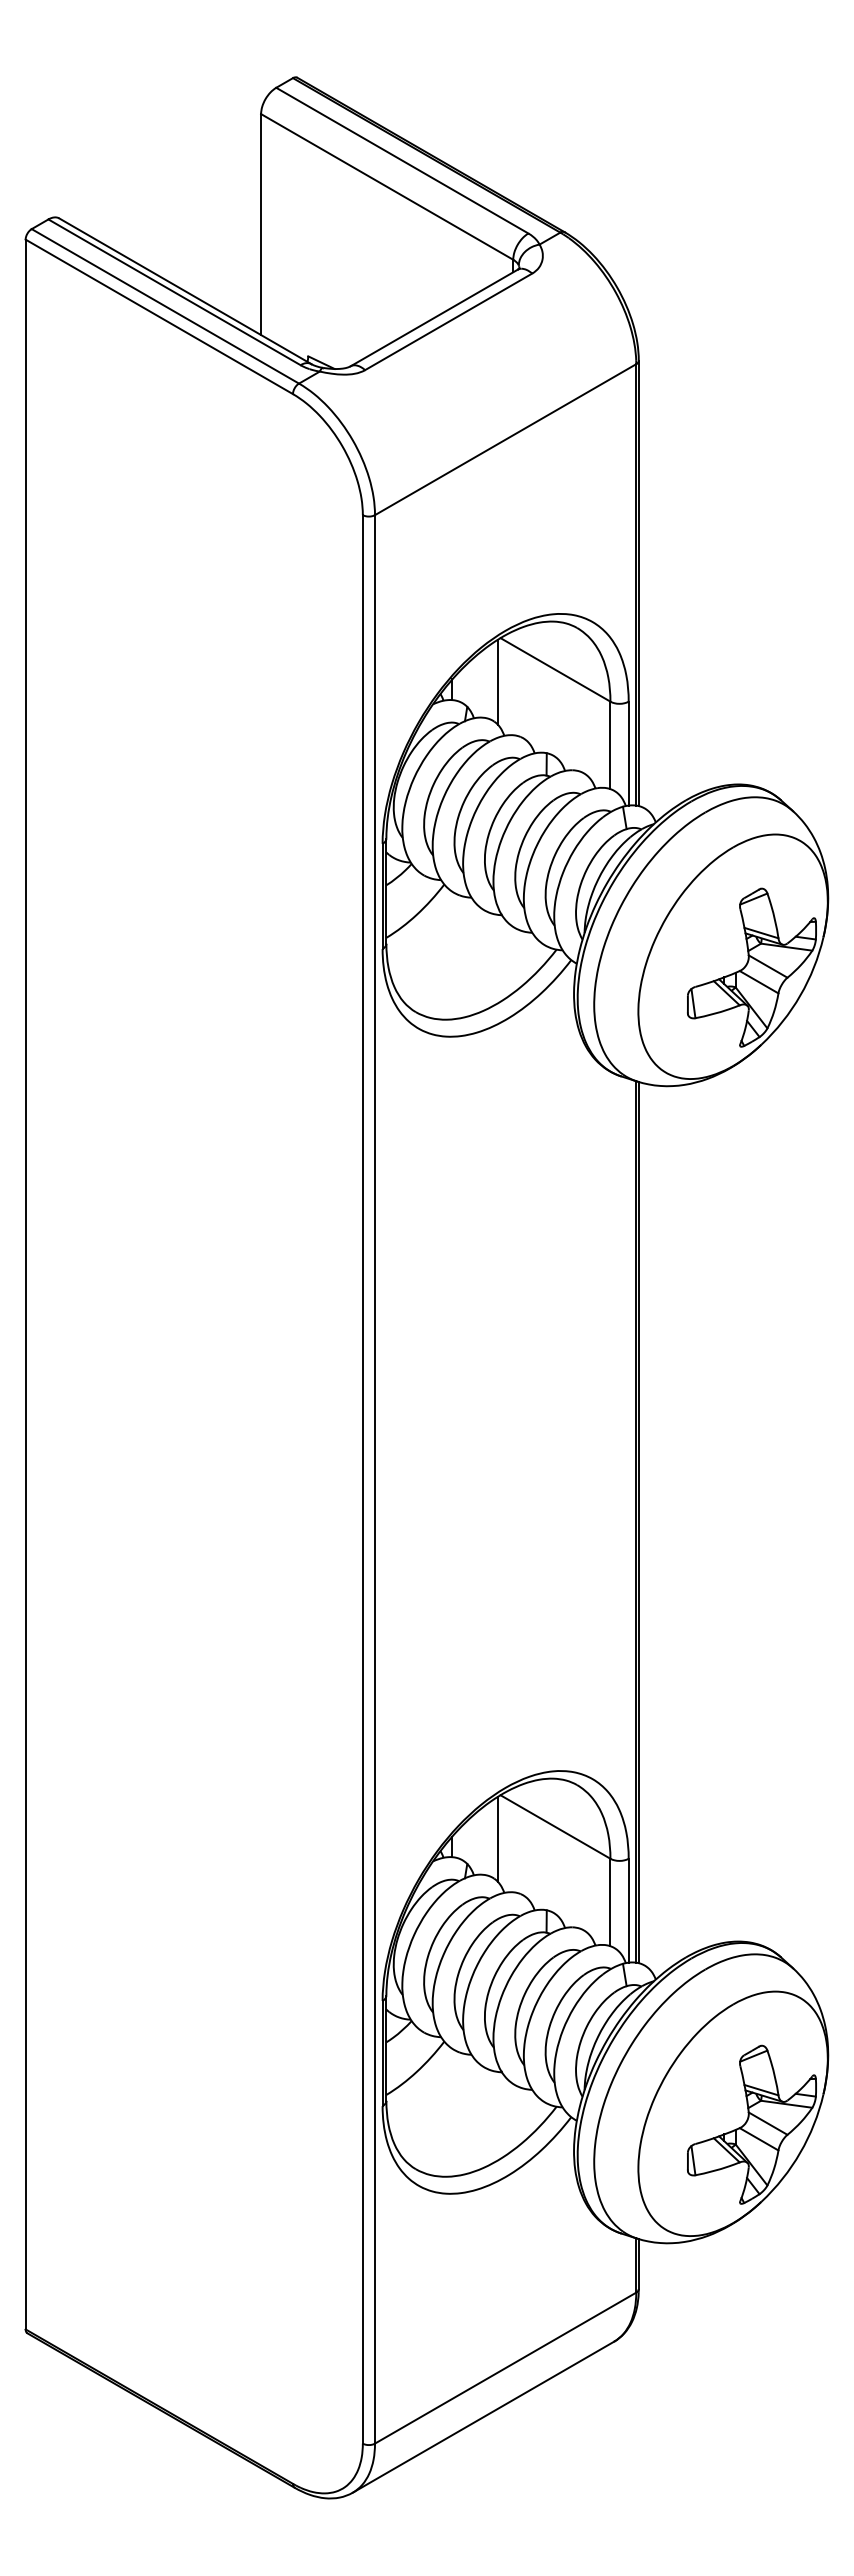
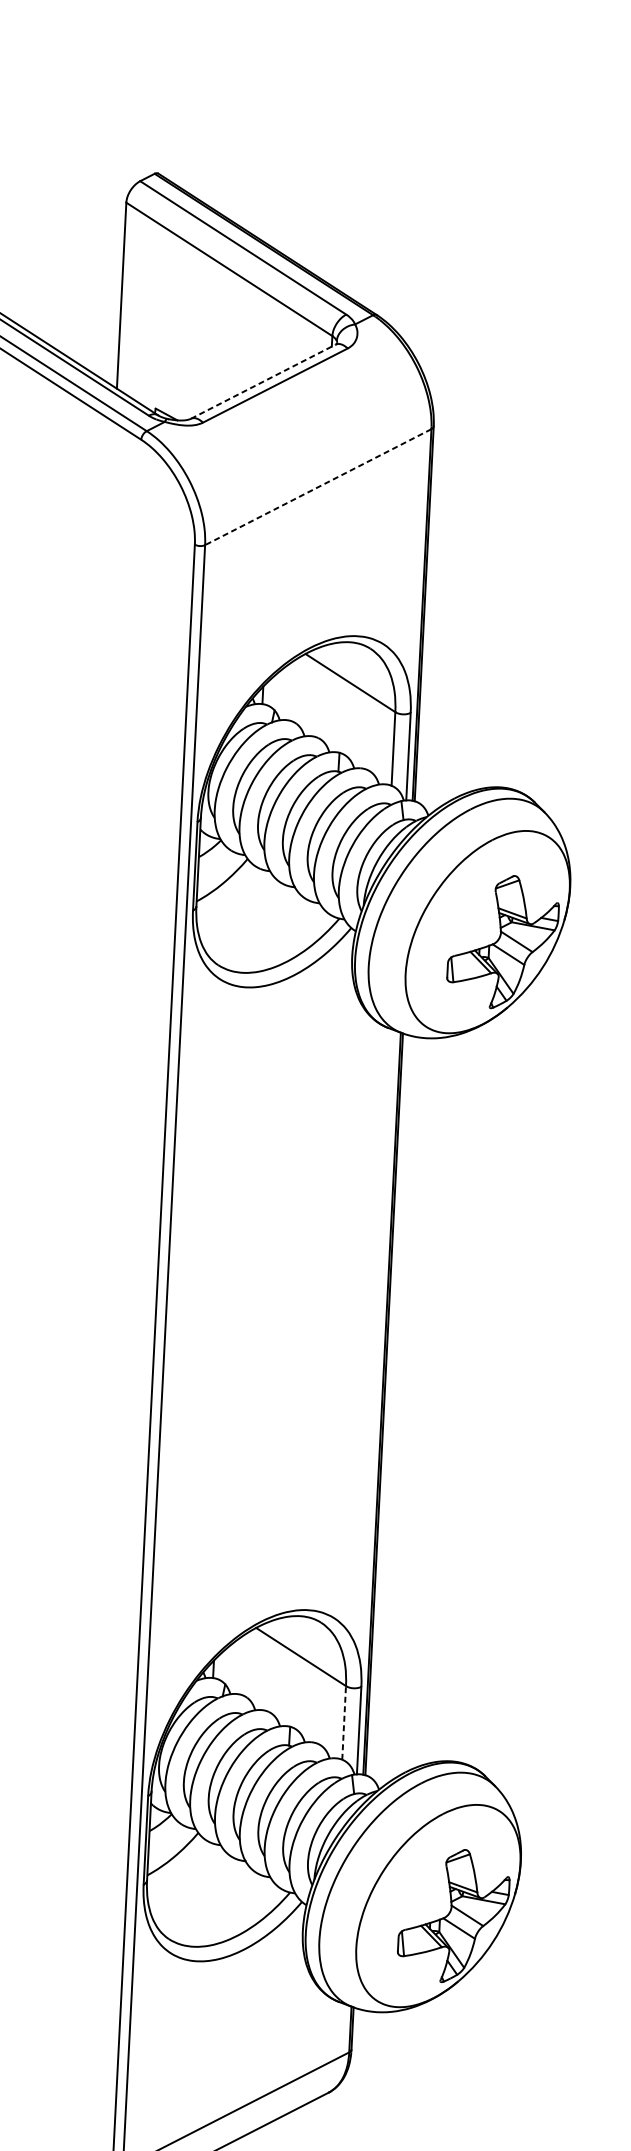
line: (434, 317) -> (263, 381), solid -> dashed
line: (505, 439) -> (318, 487), solid -> dashed
line: (498, 681) -> (301, 690), removed
line: (498, 1839) -> (252, 1665), removed
line: (610, 1902) -> (344, 1722), solid -> dashed

